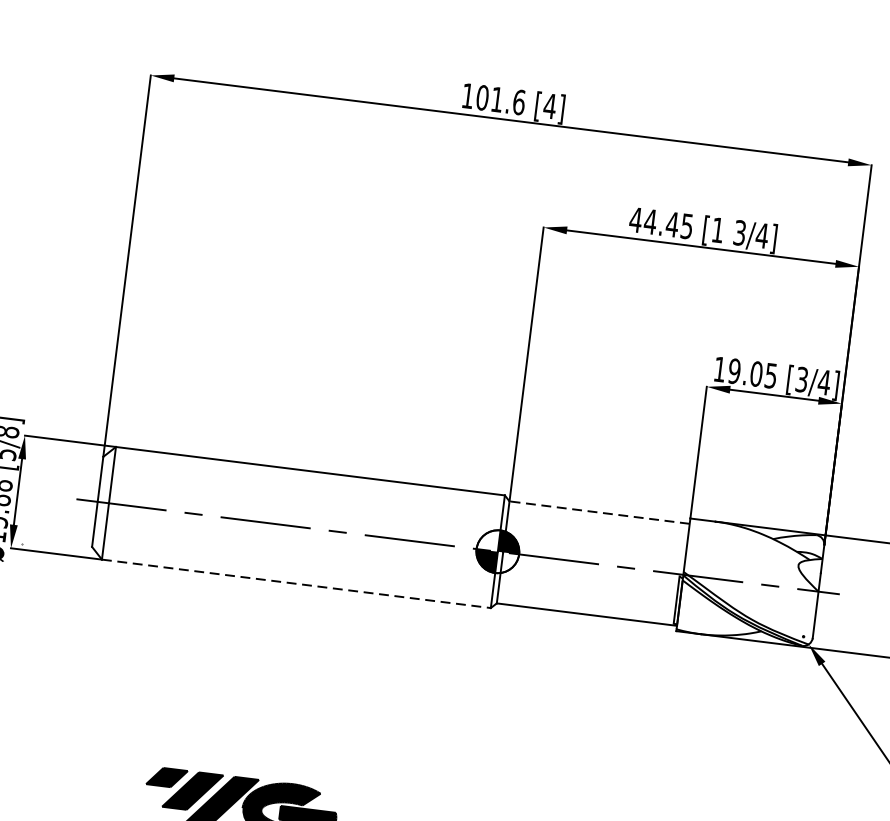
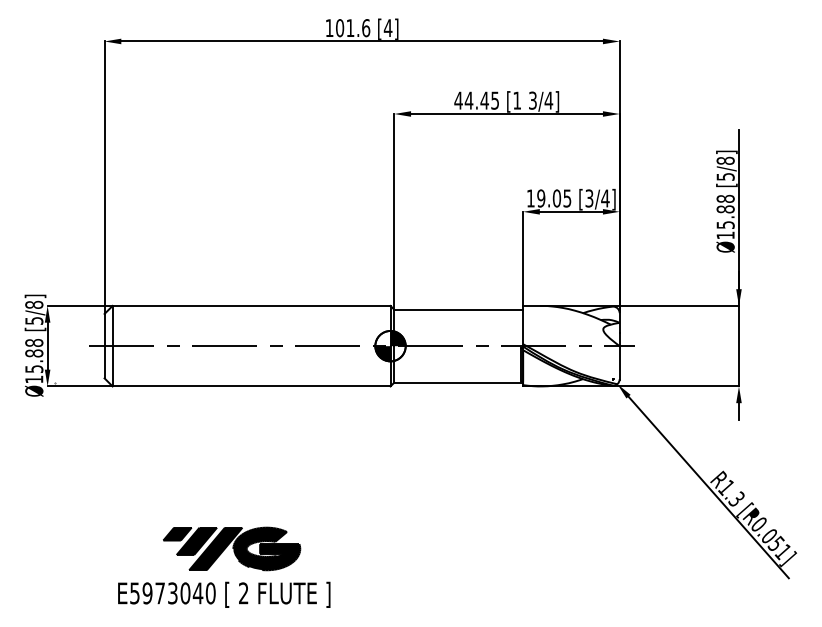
line: (599, 512) -> (458, 309), dashed -> solid
line: (296, 583) -> (251, 386), dashed -> solid

